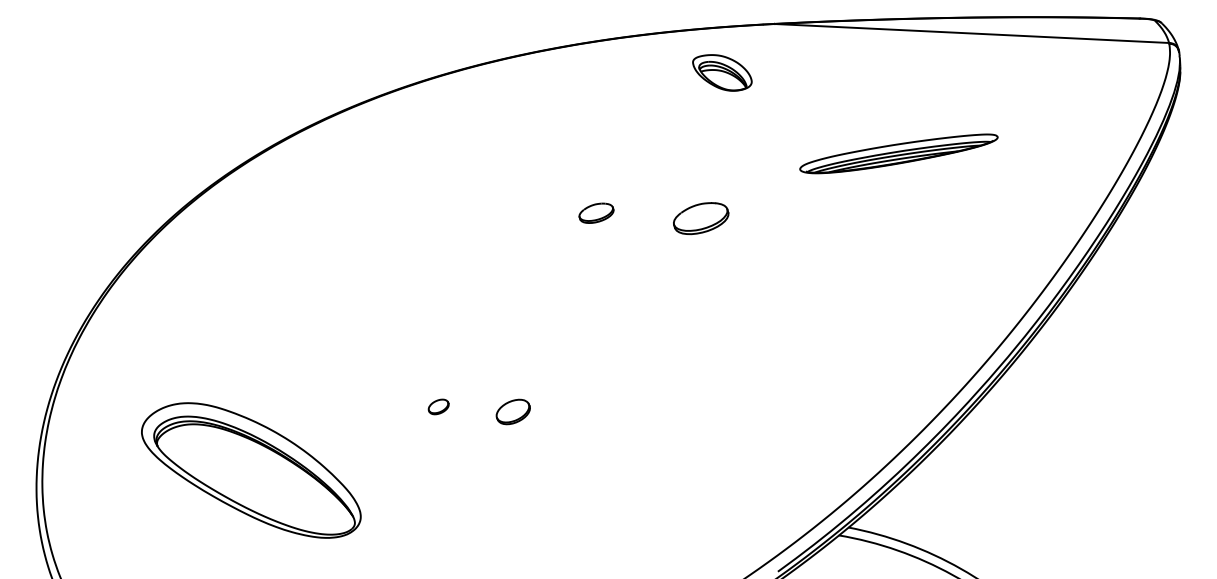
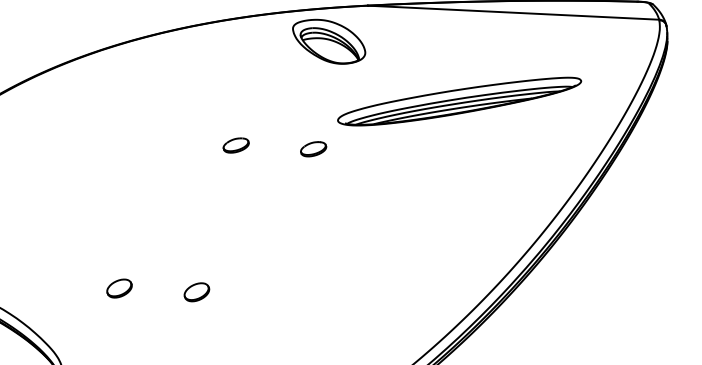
part: (722, 72) -> (329, 41), size x1.67
part: (898, 153) -> (459, 101), size x1.67
part: (701, 217) -> (313, 148), size x0.62
part: (438, 406) -> (119, 288), size x1.67
part: (512, 411) -> (196, 291), moved

